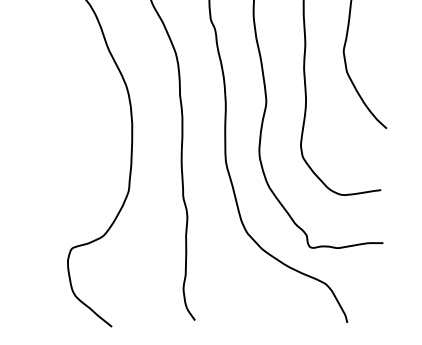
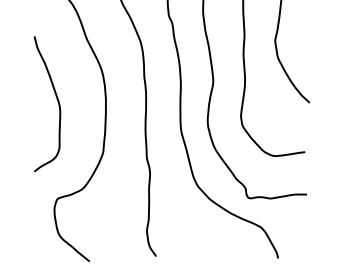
curve: (70, 124) -> (56, 99), added

